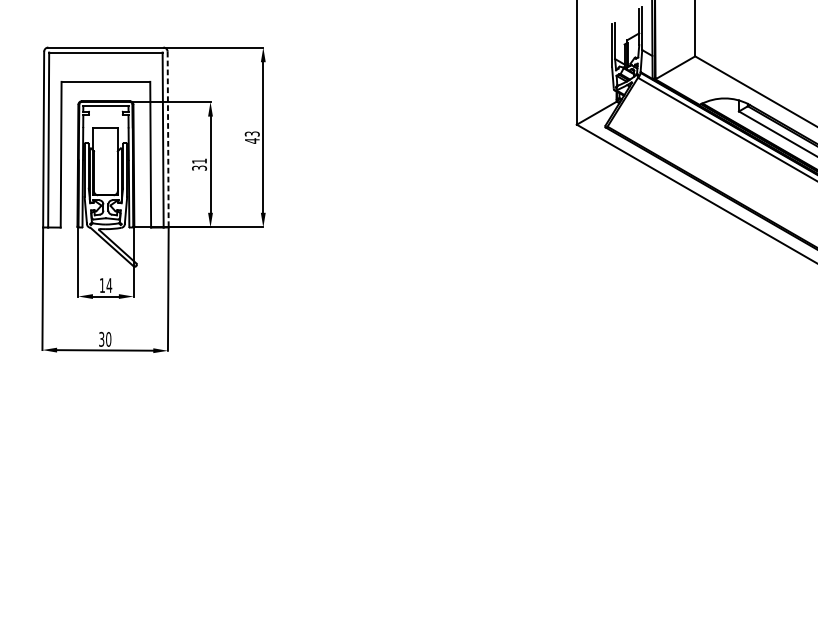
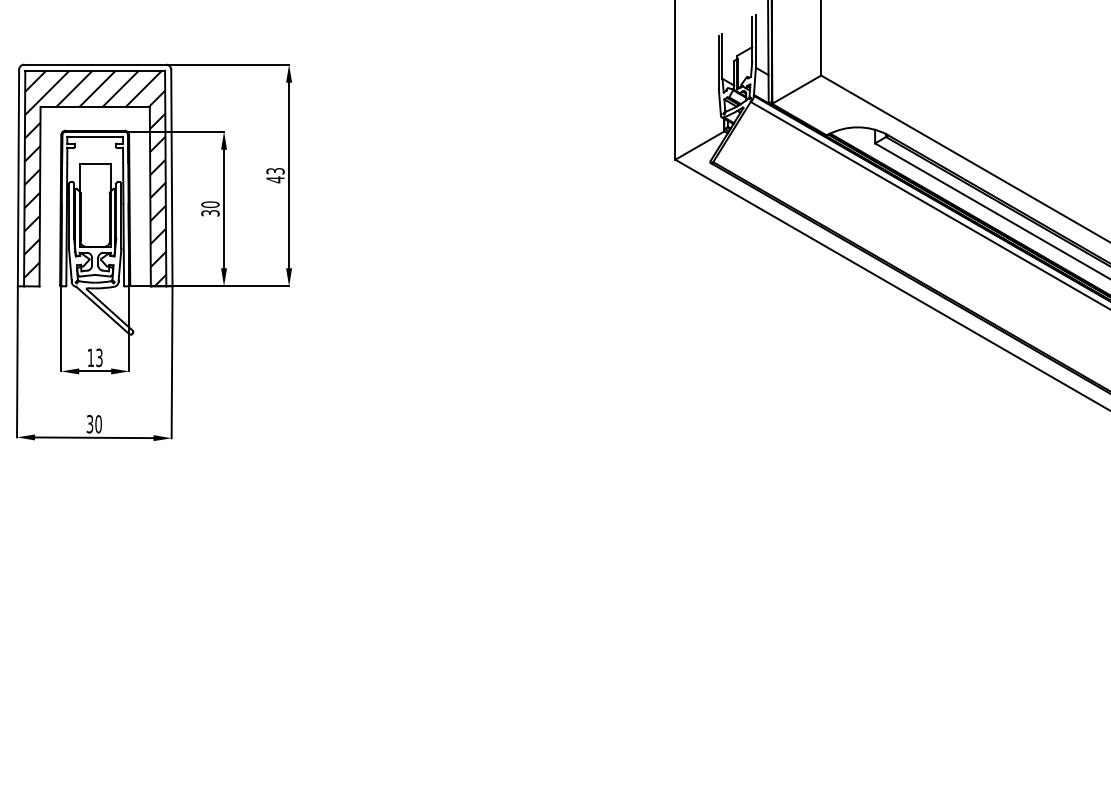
hatch: (106, 139) -> (95, 178), added
line: (167, 139) -> (171, 178), dashed -> solid
text: (199, 161) -> (210, 204), 31 -> 30
text: (108, 285) -> (98, 357), 14 -> 13

